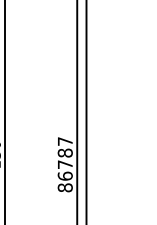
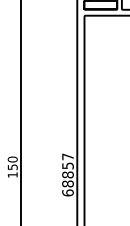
text: (64, 170) -> (67, 179), 86787 -> 68857

